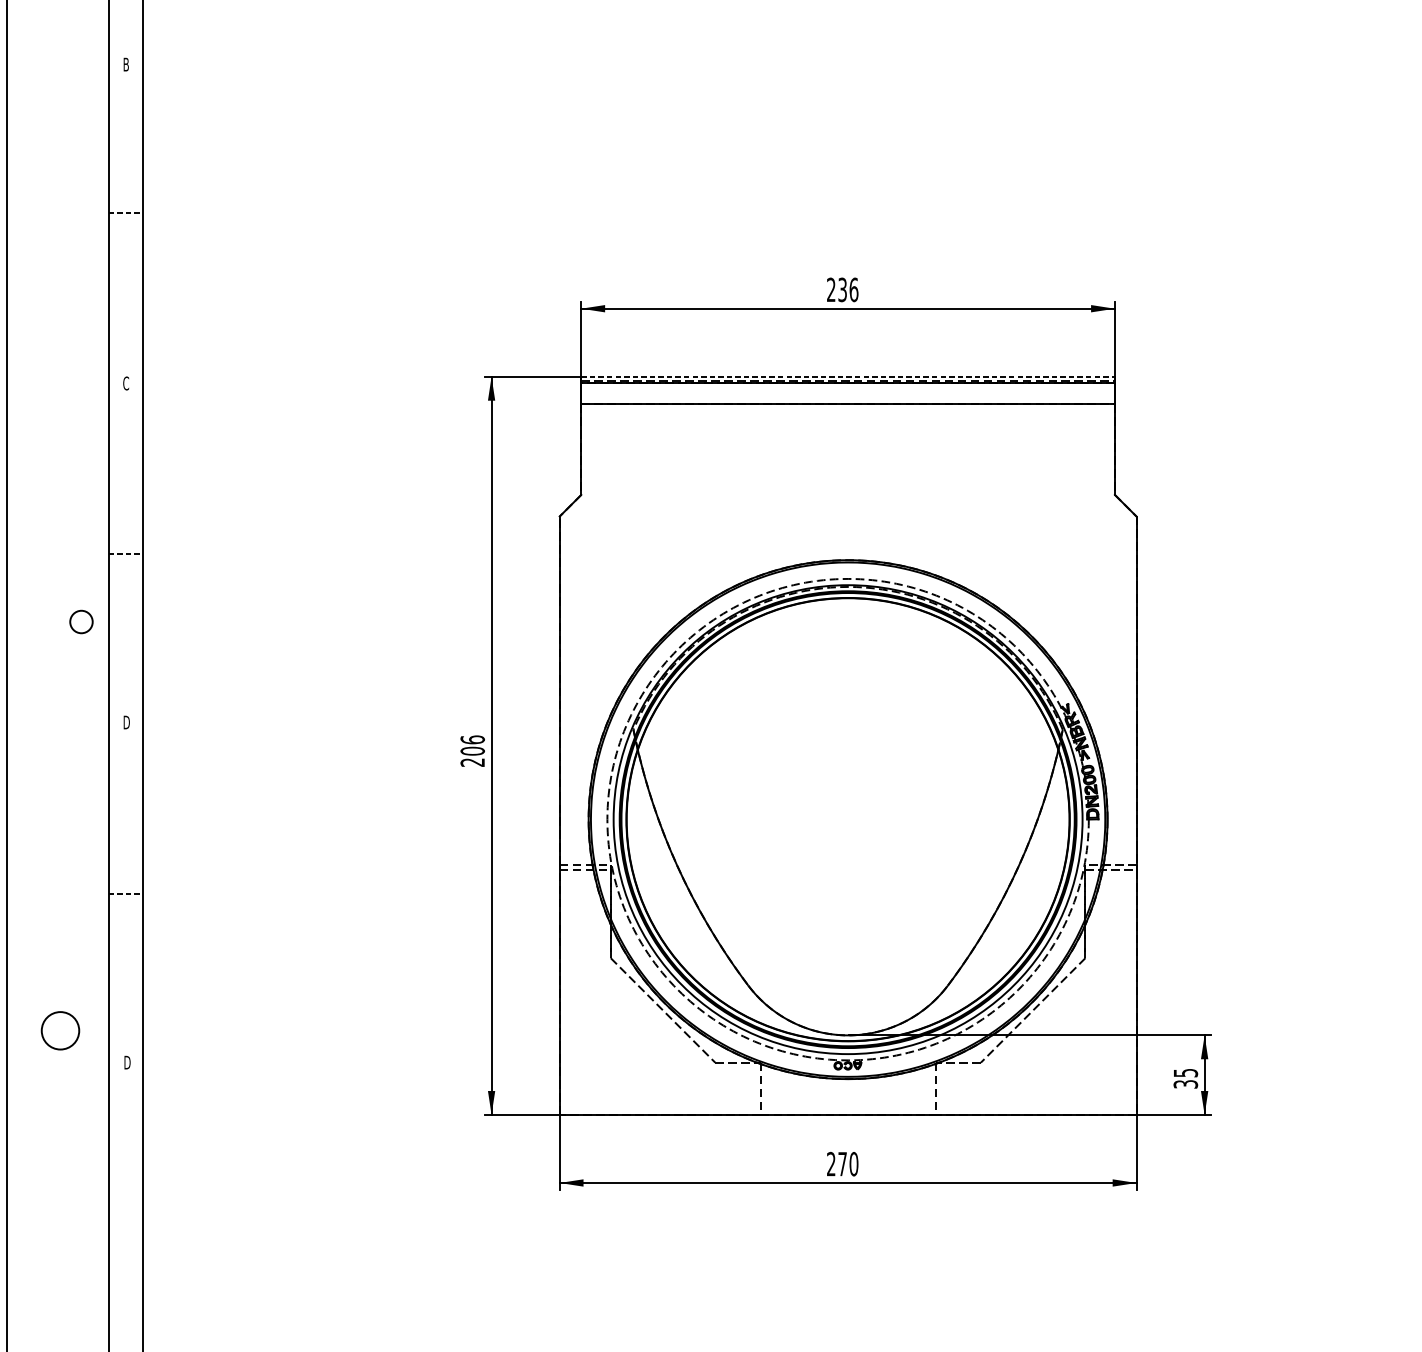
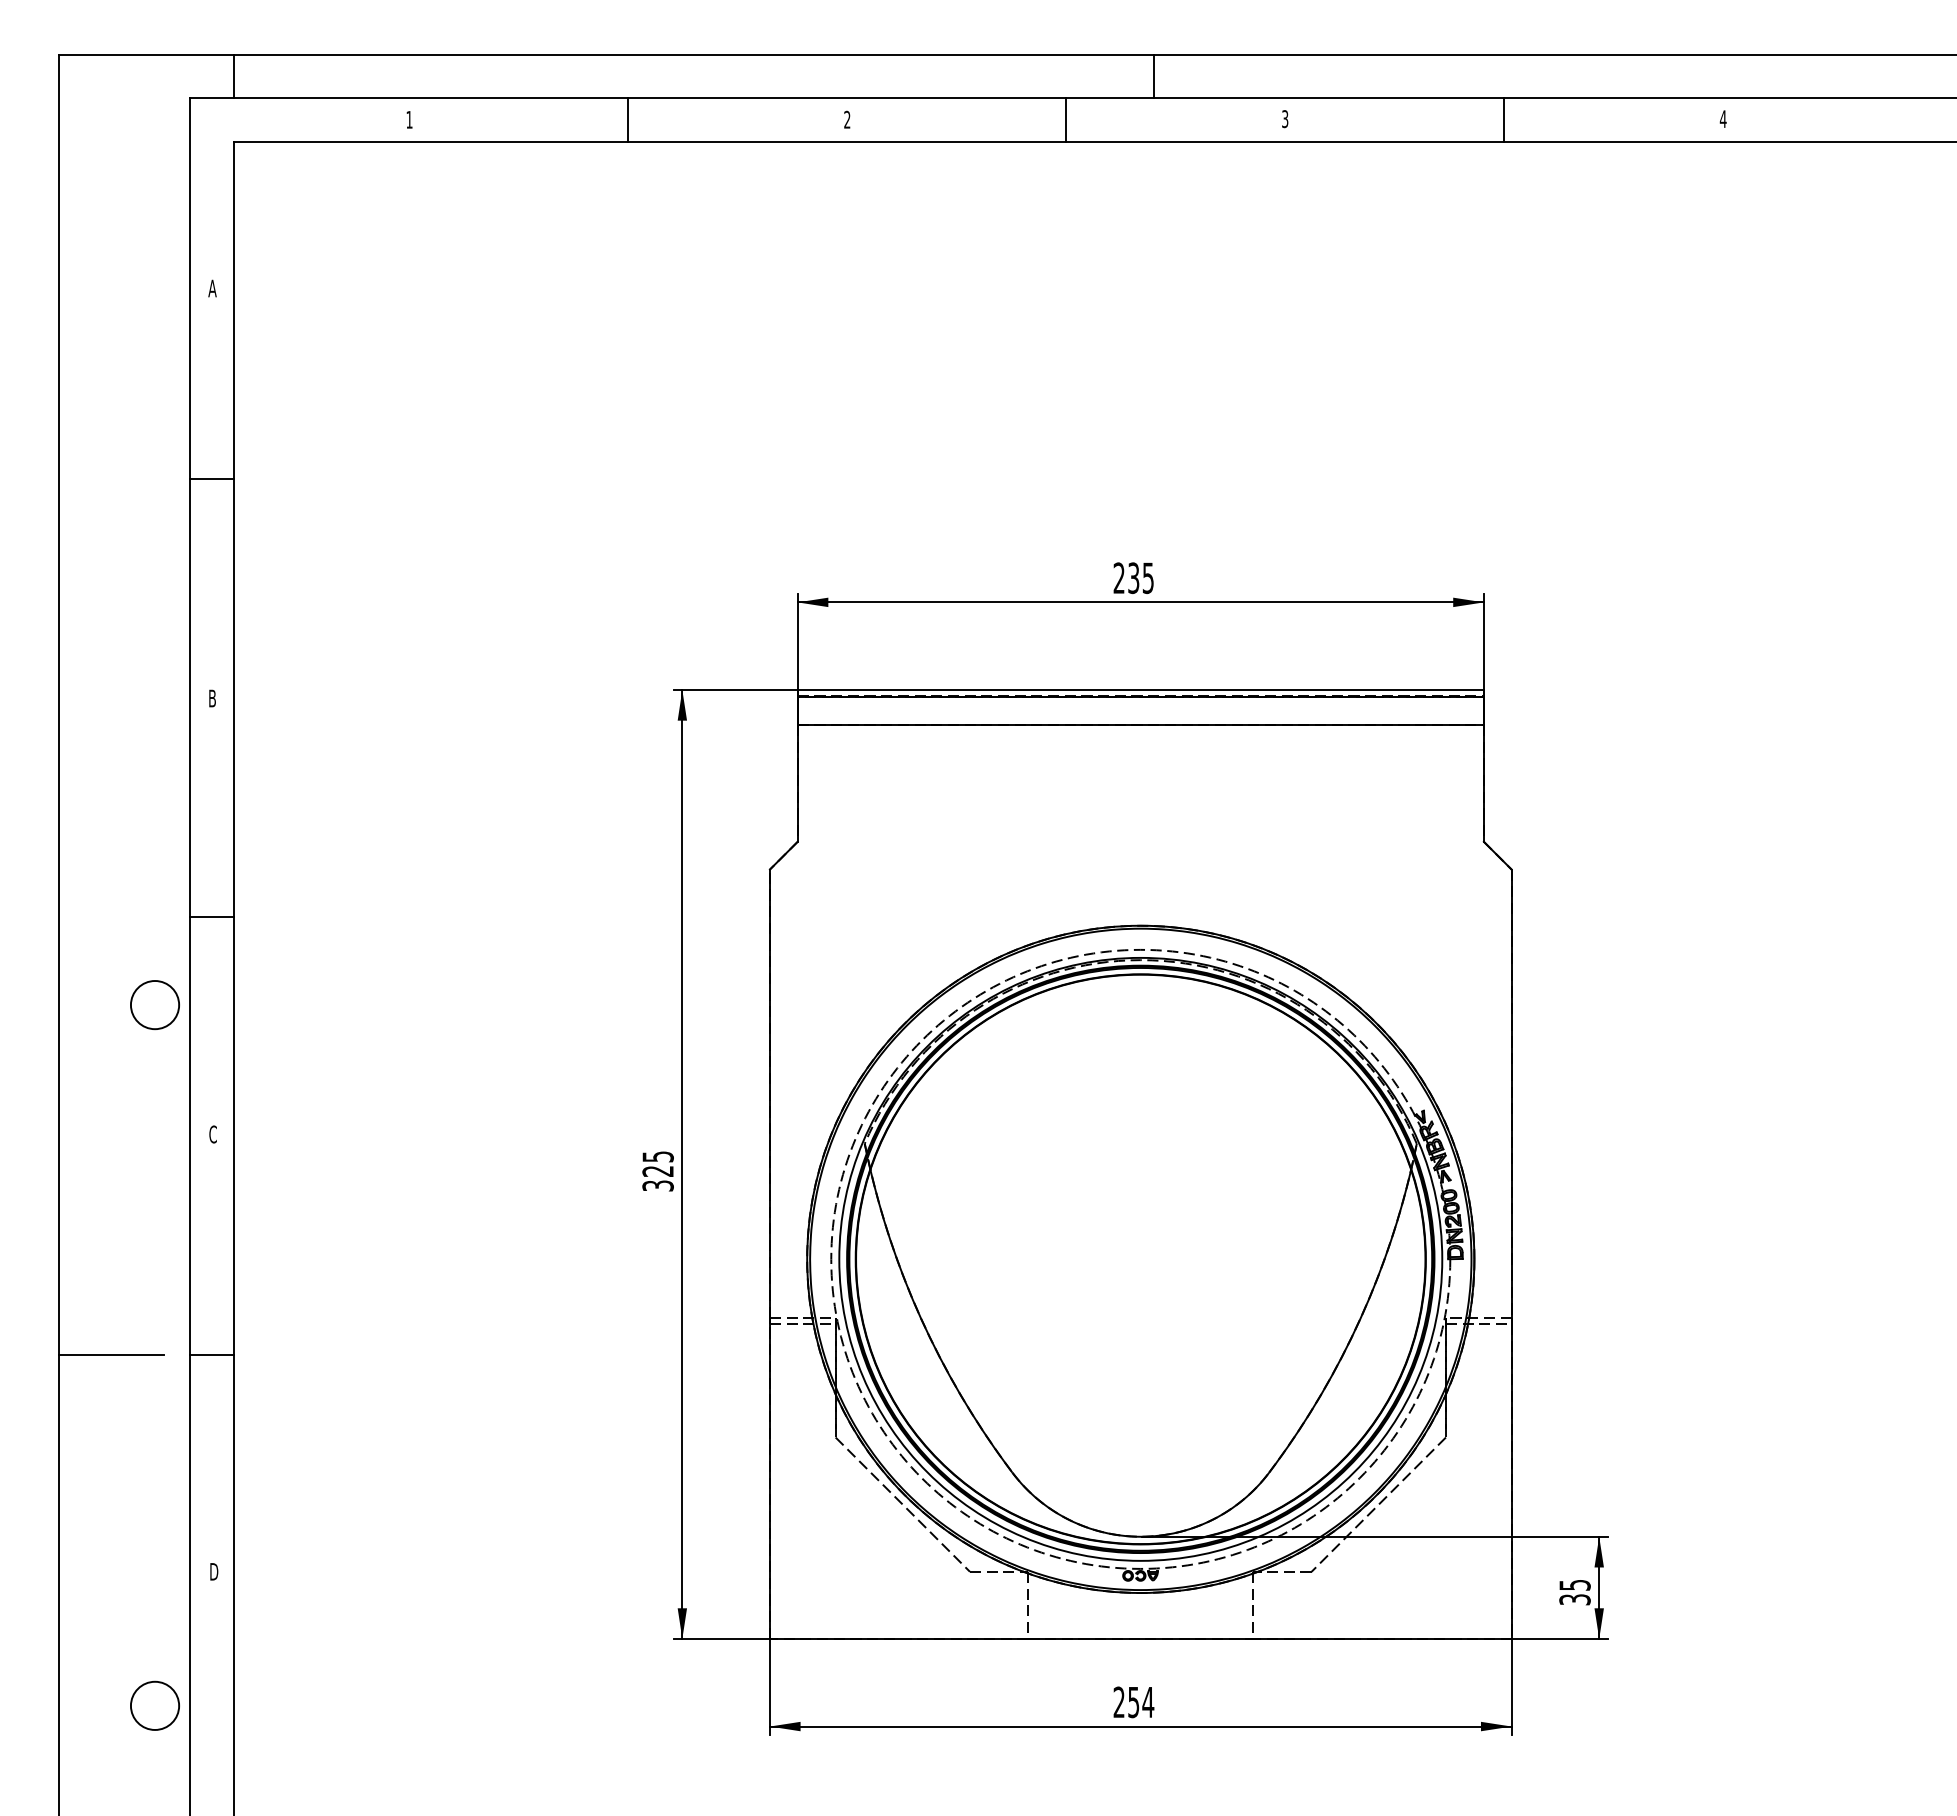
text: (126, 64) -> (212, 288), B -> A
line: (126, 213) -> (212, 479), dashed -> solid
text: (854, 290) -> (1148, 578), 236 -> 235
line: (848, 376) -> (1141, 689), dashed -> solid
text: (126, 383) -> (212, 698), C -> B
line: (126, 553) -> (212, 917), dashed -> solid
circle: (81, 622) -> (154, 1005), size x1.67
text: (126, 722) -> (213, 1134), D -> C
text: (472, 751) -> (657, 1171), 206 -> 325
line: (46, 894) -> (110, 1355), added
line: (126, 894) -> (212, 1355), dashed -> solid
circle: (60, 1030) -> (154, 1705), moved
text: (848, 1164) -> (1141, 1702), 270 -> 254

